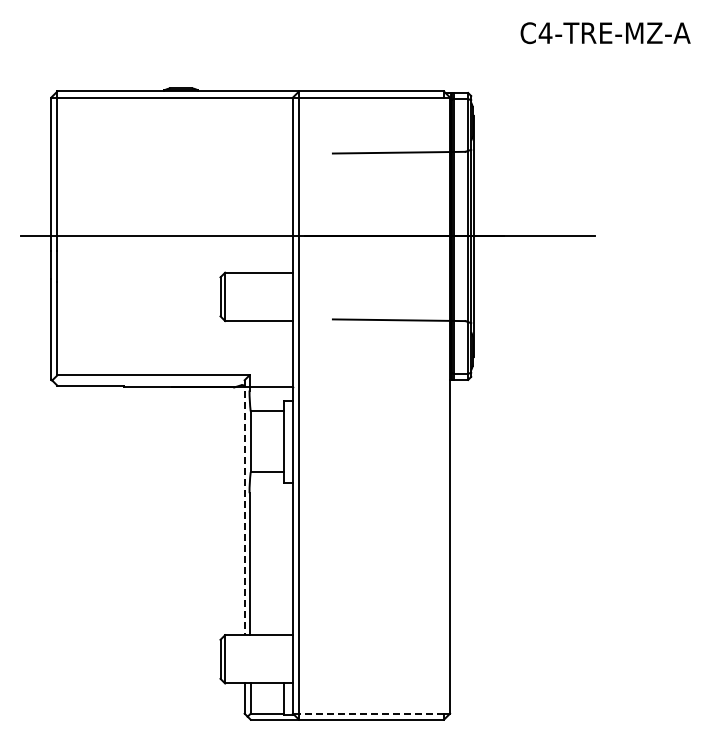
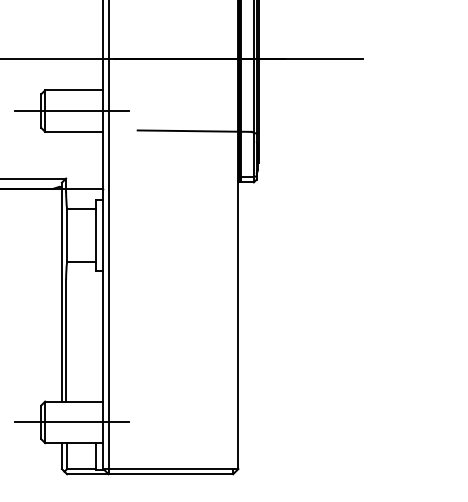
line: (256, 296) -> (72, 110), added
line: (244, 508) -> (61, 292), dashed -> solid
line: (256, 659) -> (72, 422), added
line: (371, 713) -> (170, 468), dashed -> solid

